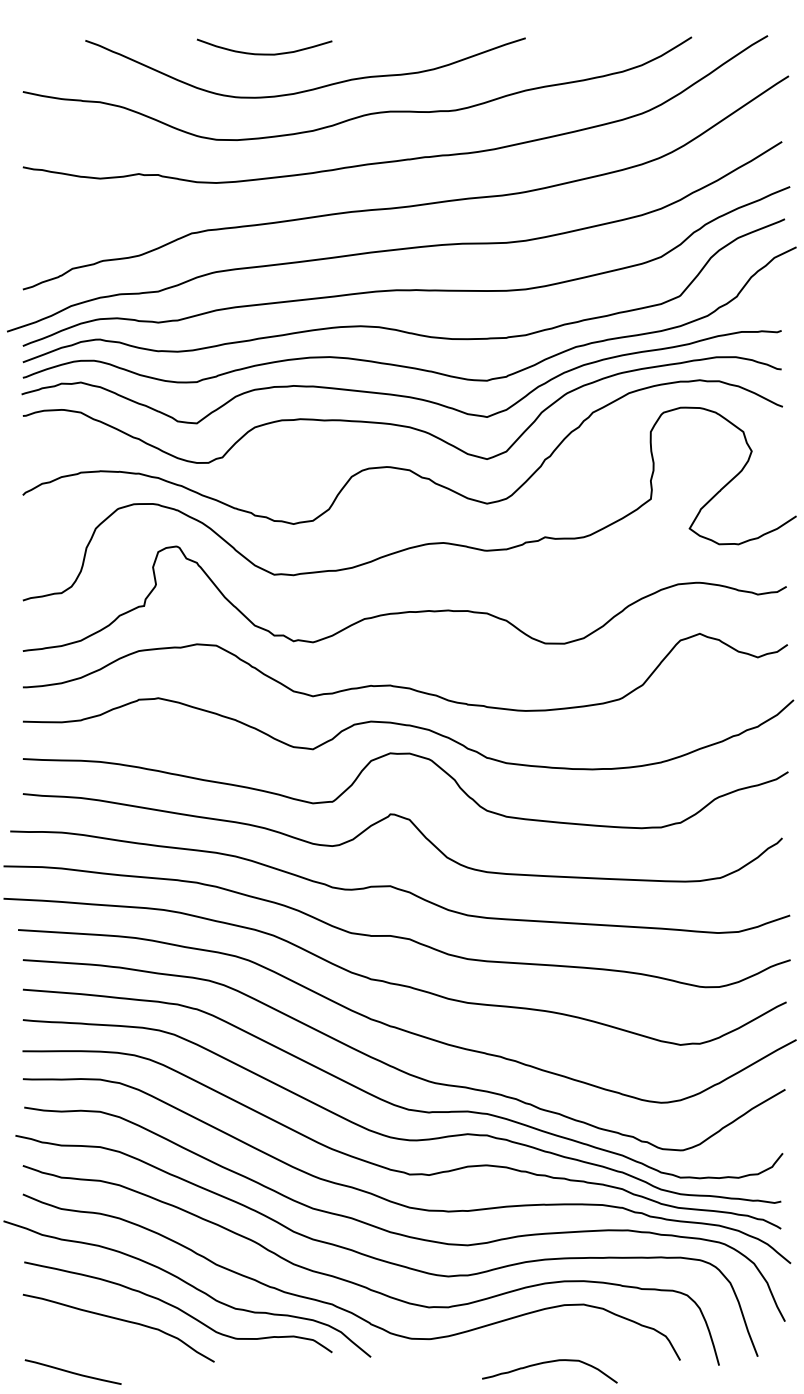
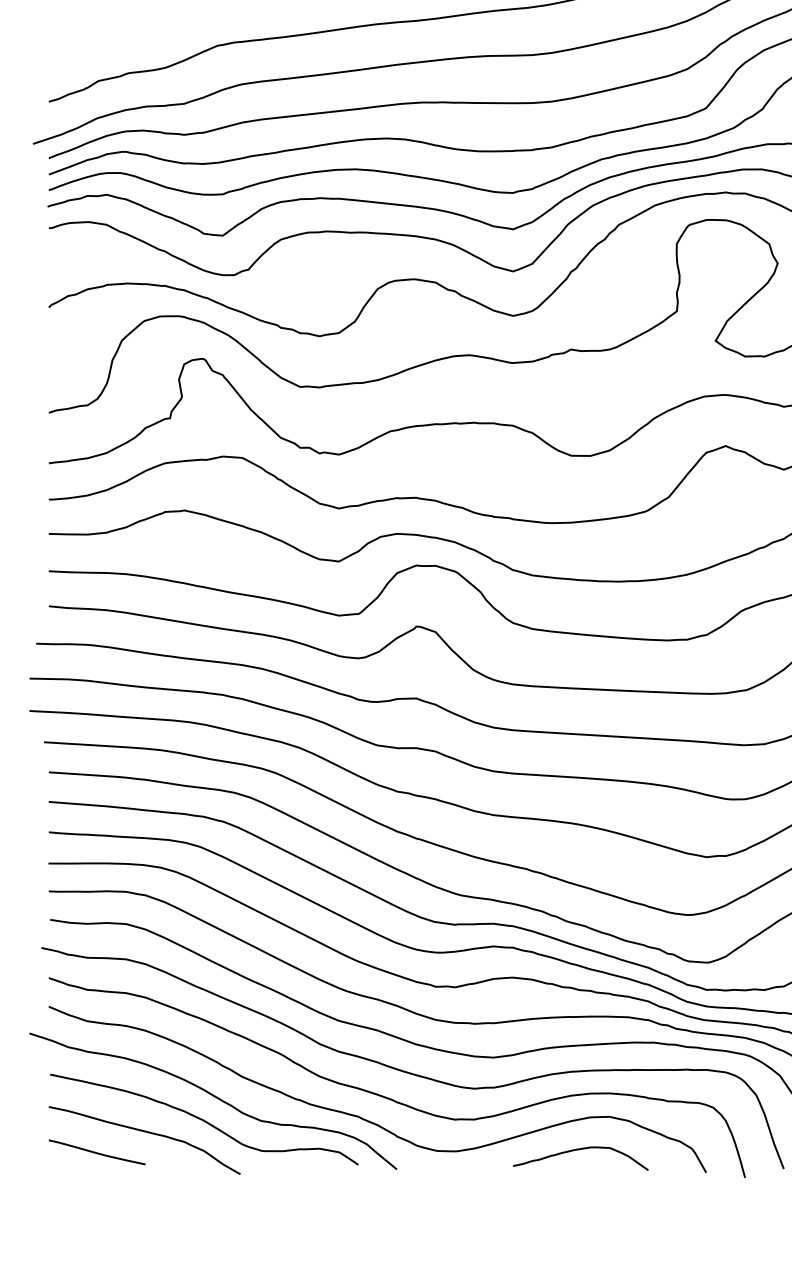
curve: (547, 1363) -> (578, 1150), moved
curve: (72, 1371) -> (96, 1151), moved

